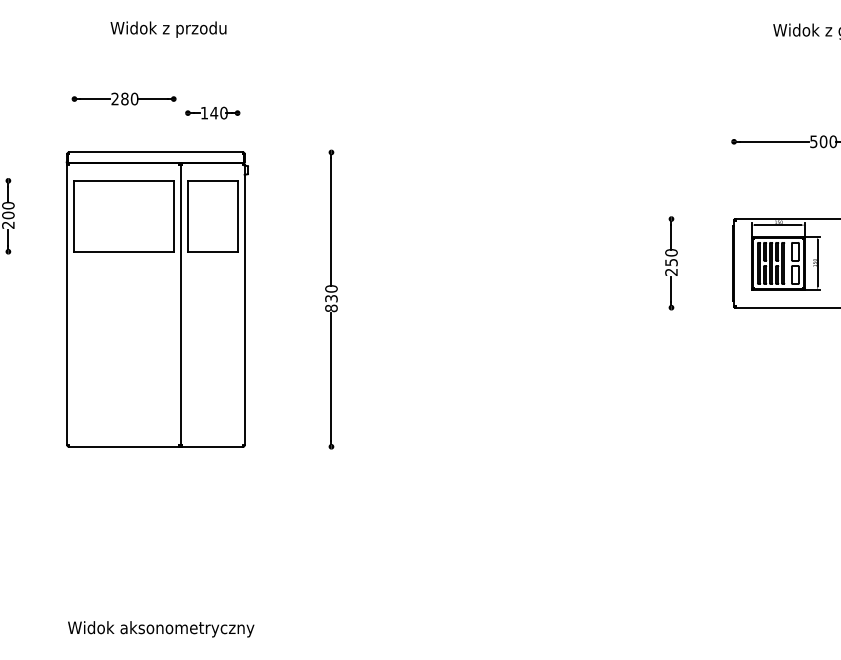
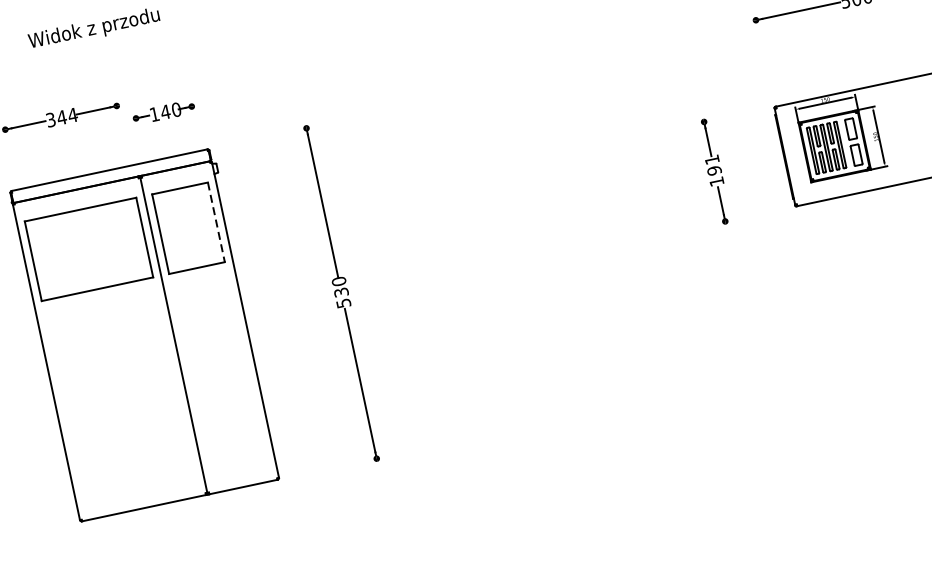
text: (124, 98) -> (61, 117), 280 -> 344
line: (237, 216) -> (216, 222), solid -> dashed
text: (671, 262) -> (714, 170), 250 -> 191
text: (331, 308) -> (343, 303), 830 -> 530

